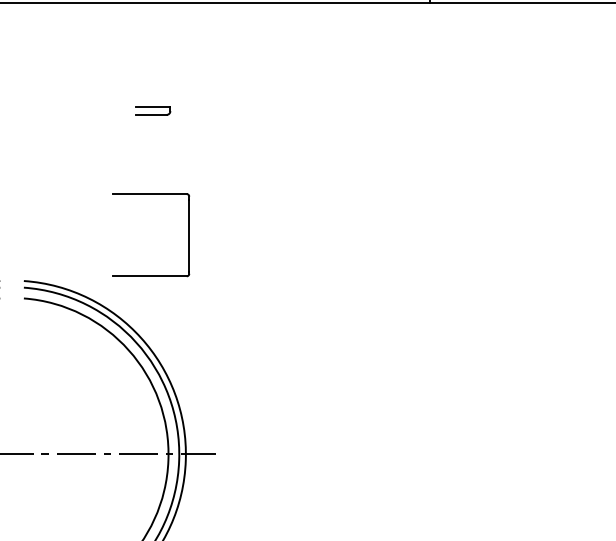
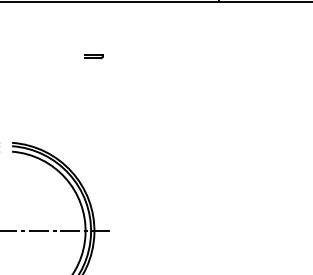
part: (152, 111) -> (93, 56), moved
part: (187, 235) -> (95, 119), removed

